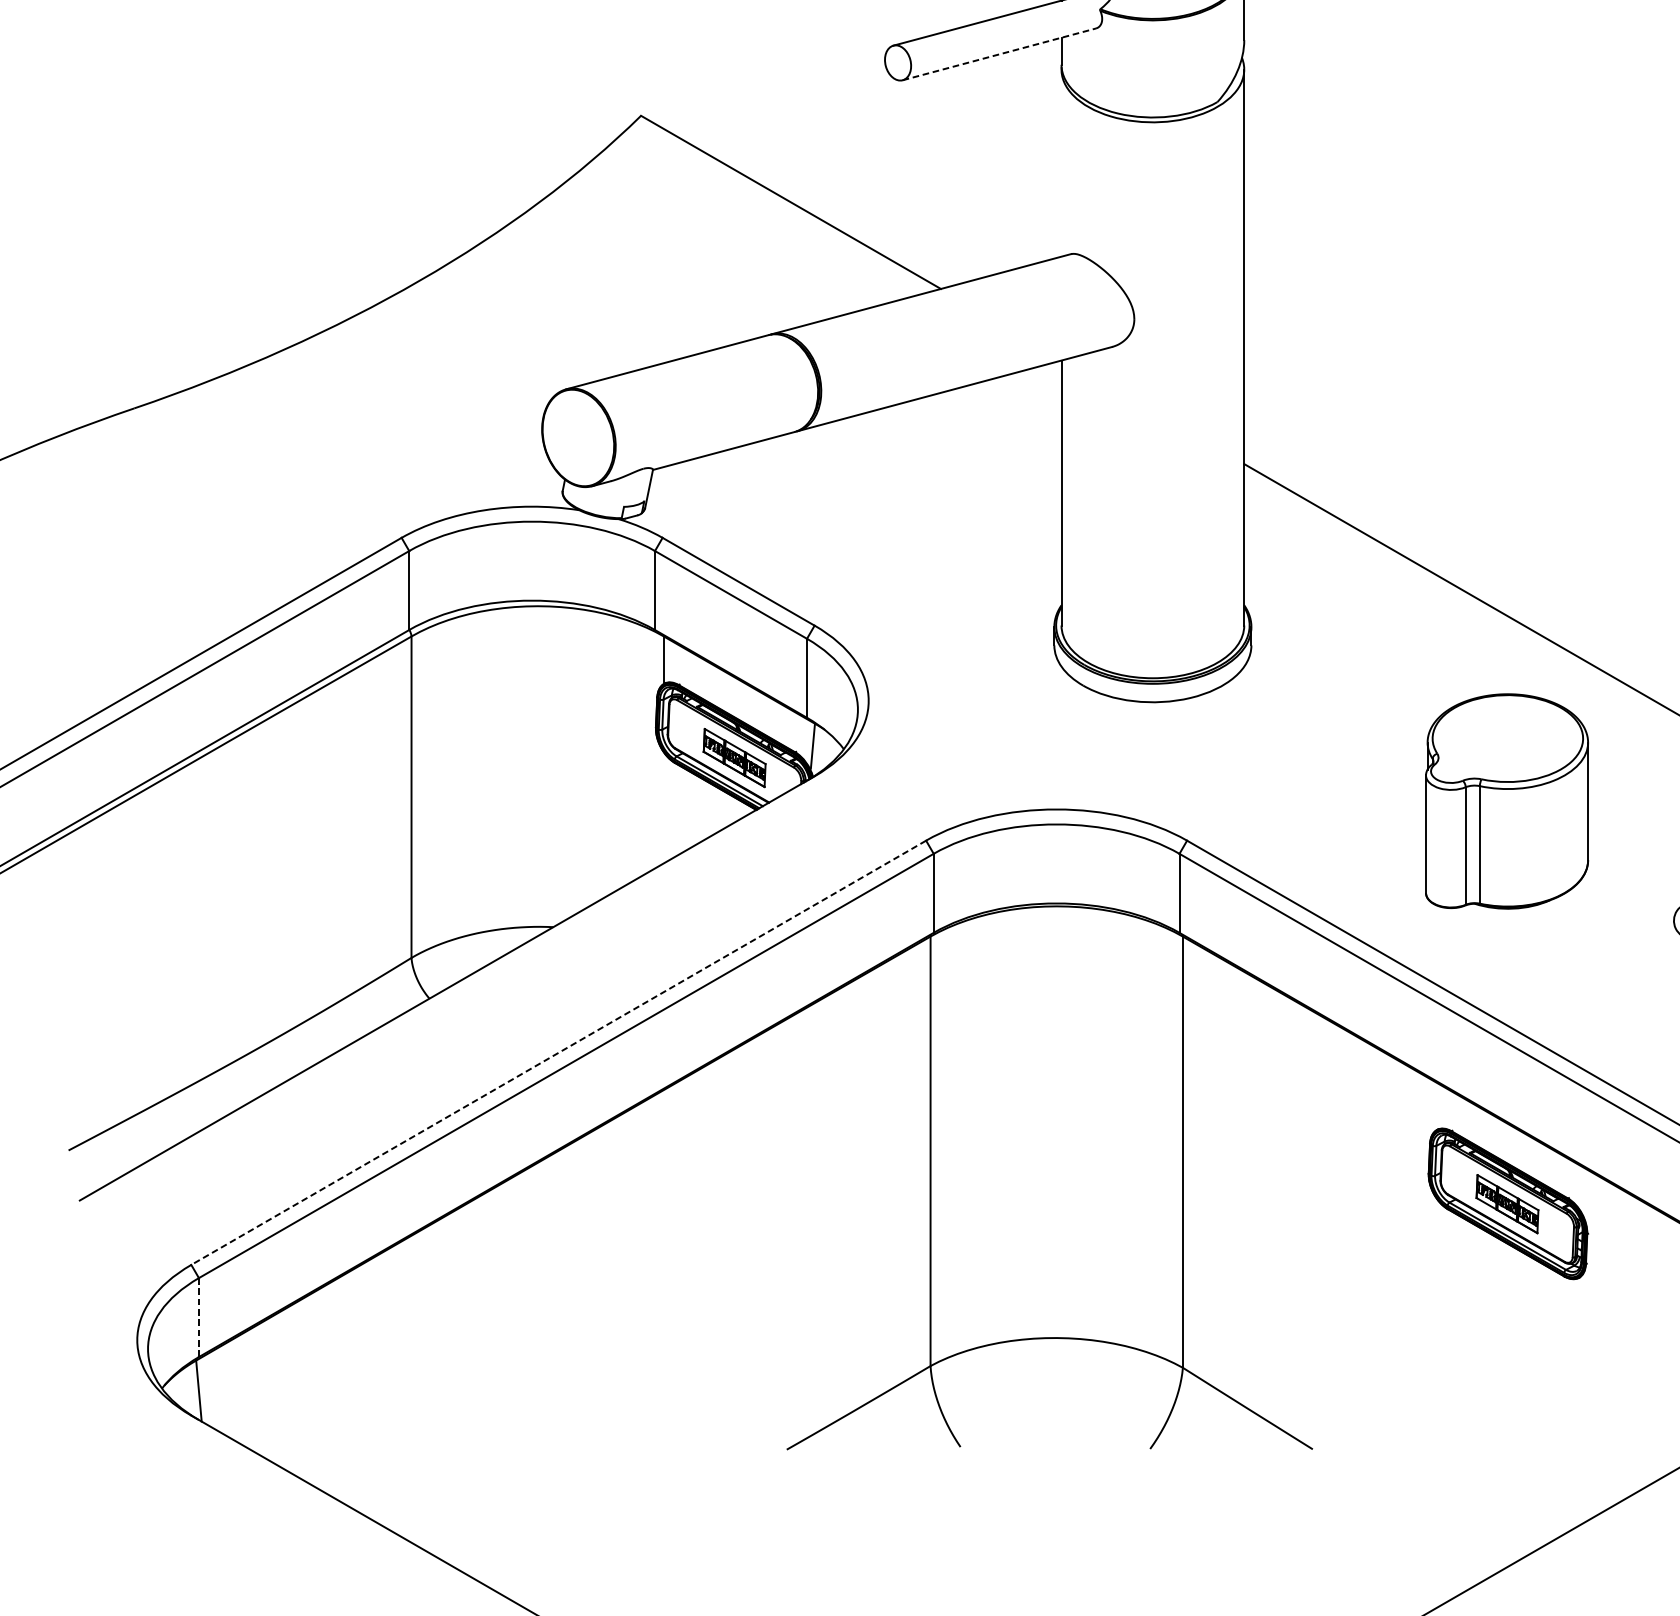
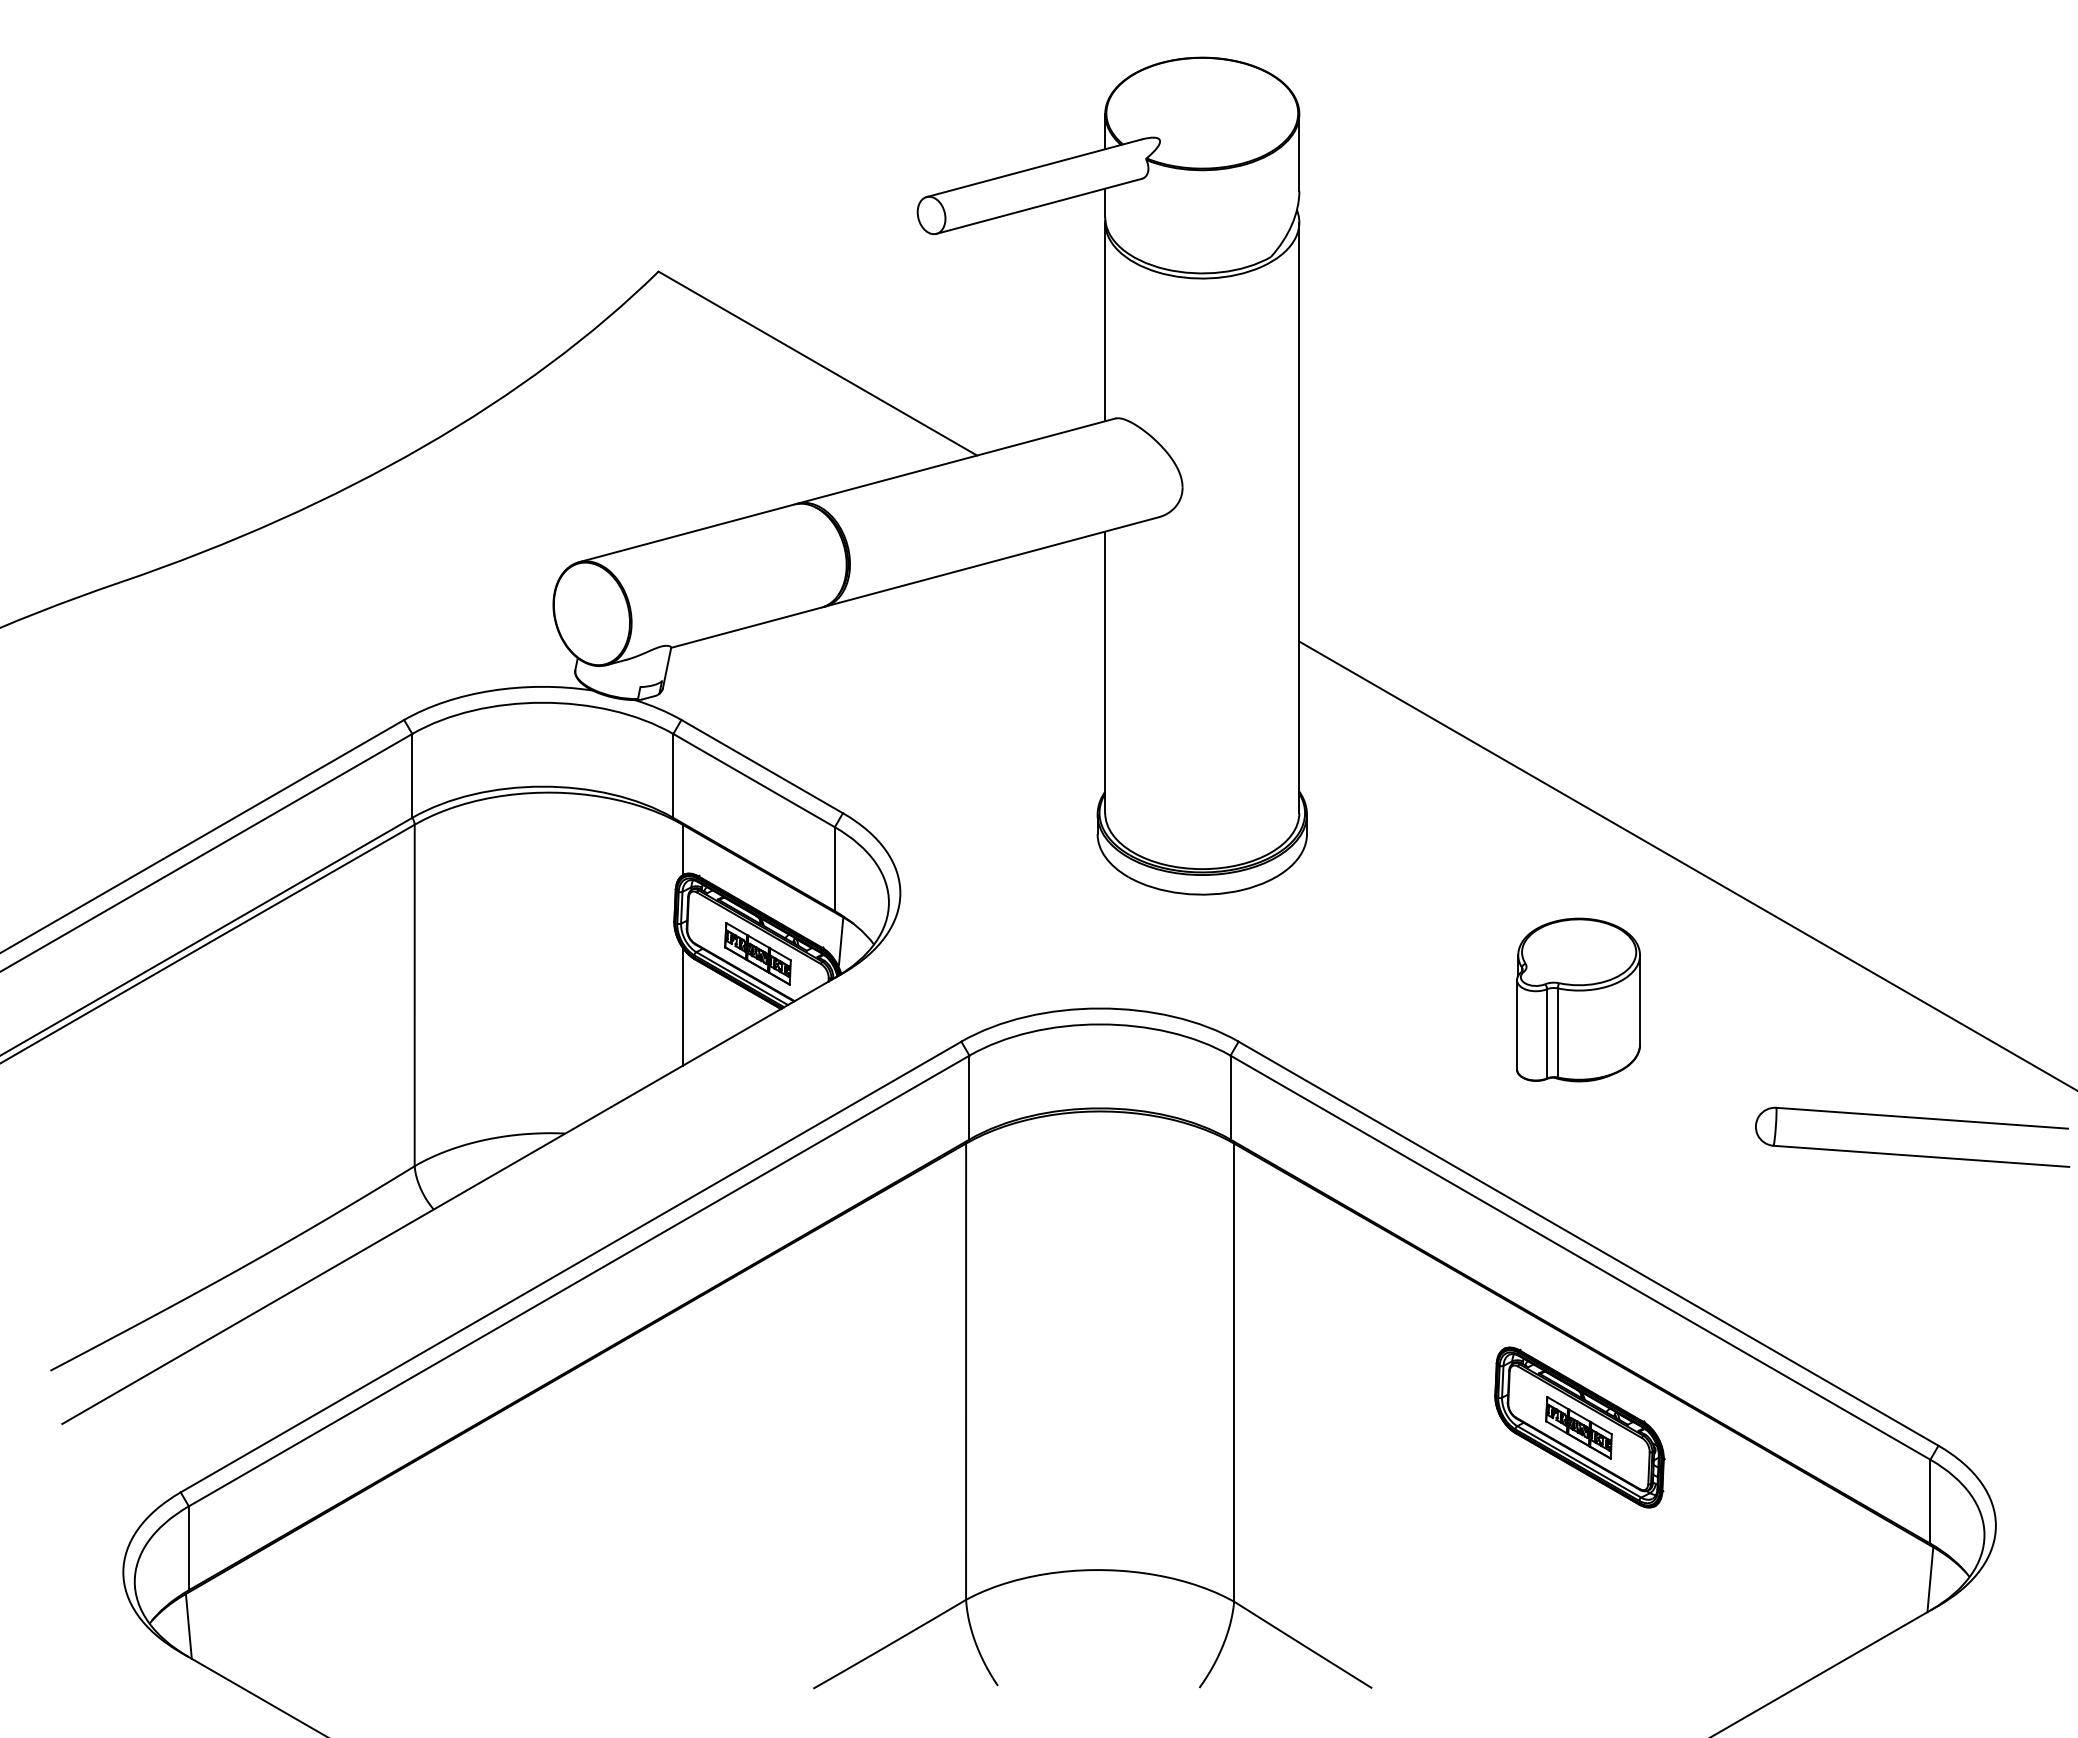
line: (999, 54) -> (1039, 206), dashed -> solid
line: (1061, 162) -> (1105, 321), added
part: (1507, 800) -> (1578, 999), size x0.71
line: (664, 807) -> (683, 1006), added
line: (559, 1053) -> (571, 1267), dashed -> solid
line: (198, 1317) -> (188, 1548), dashed -> solid

